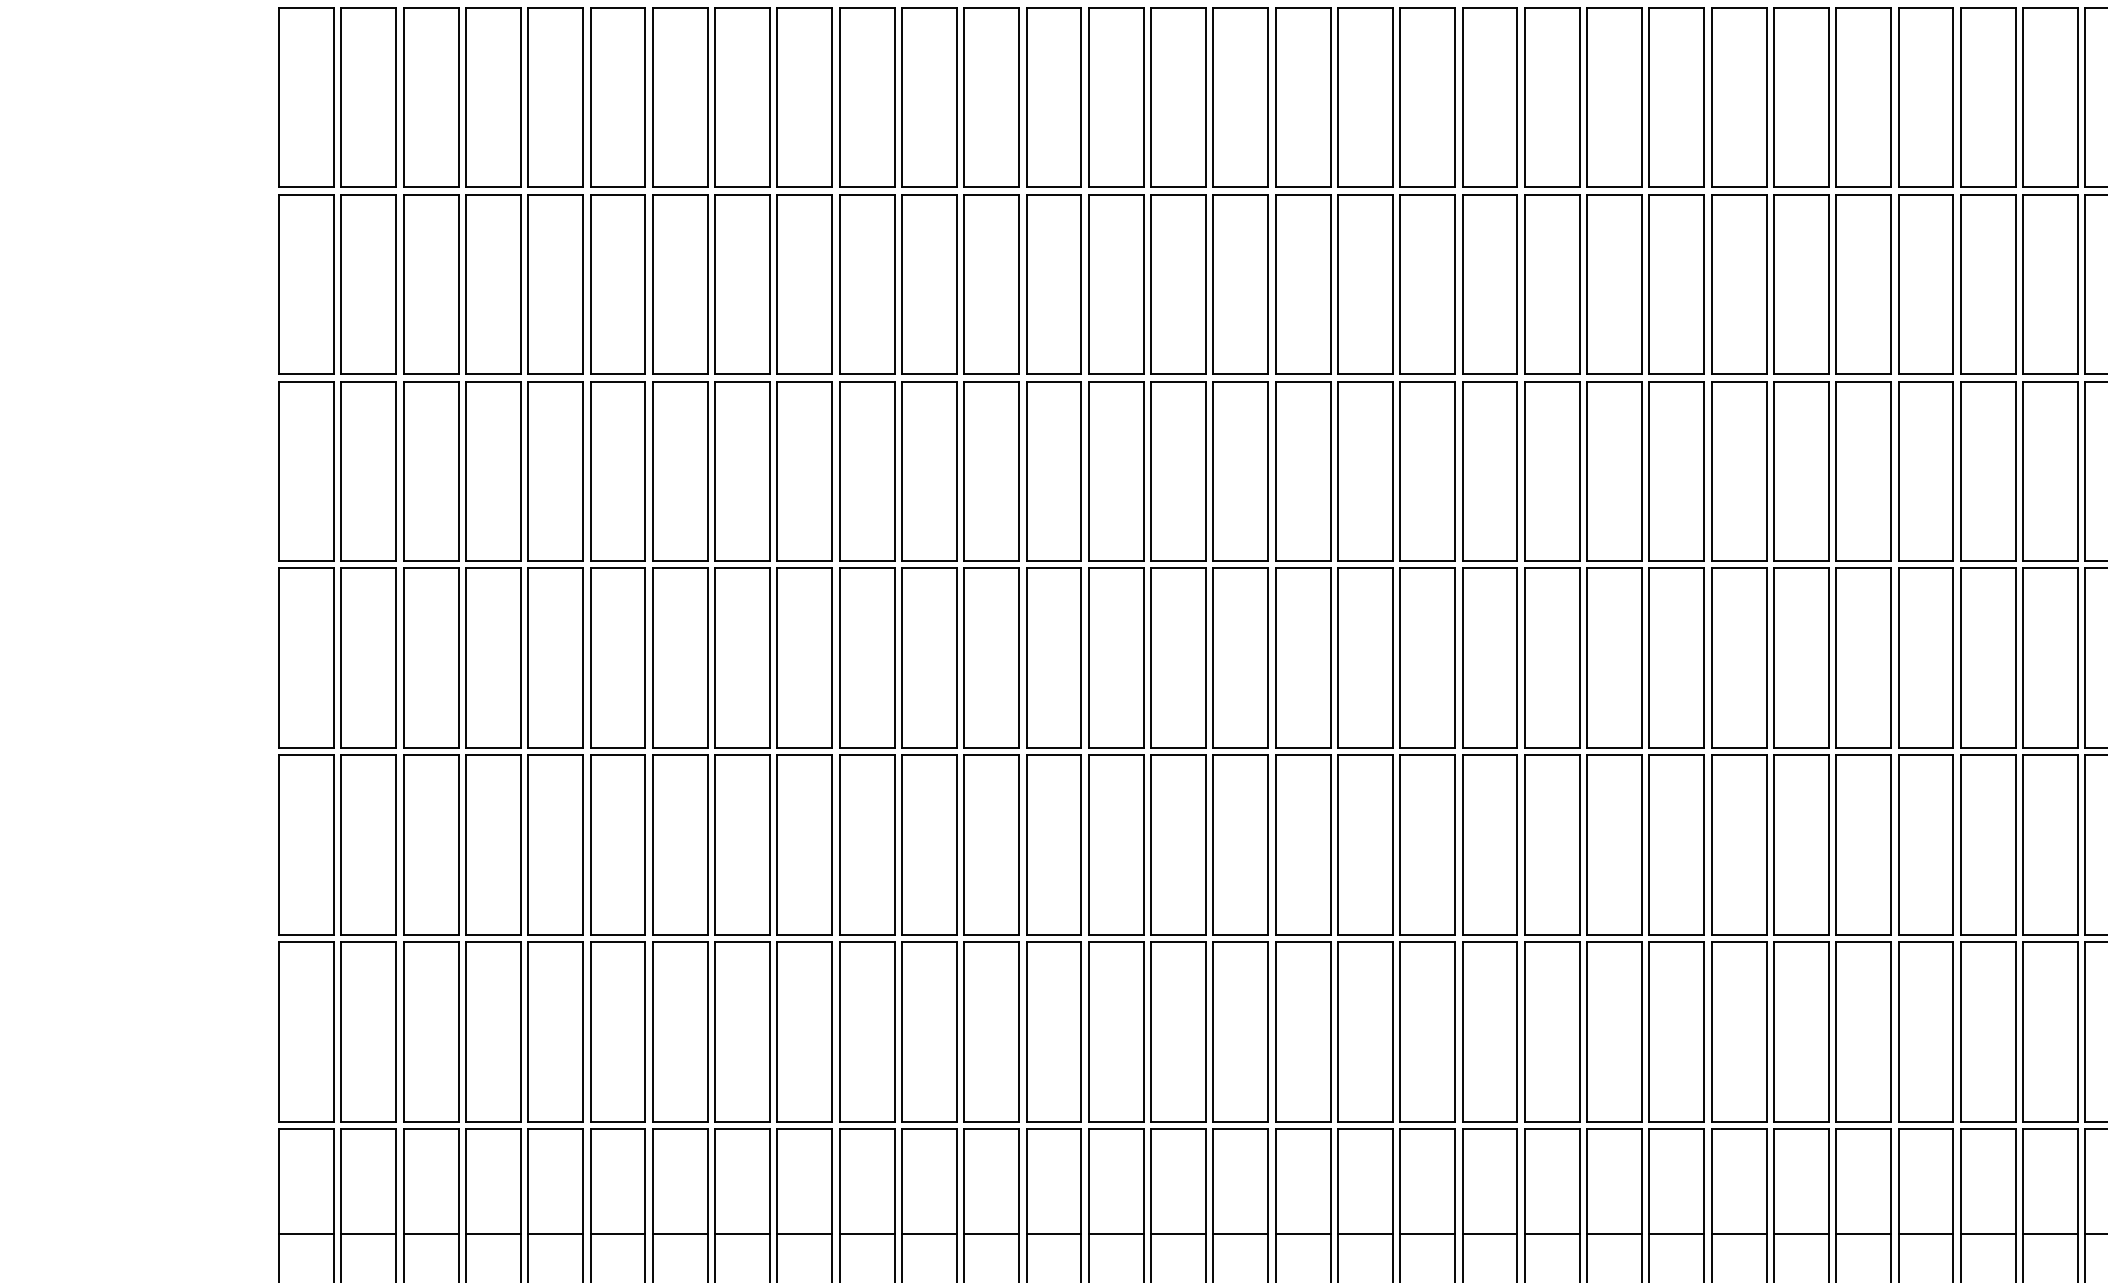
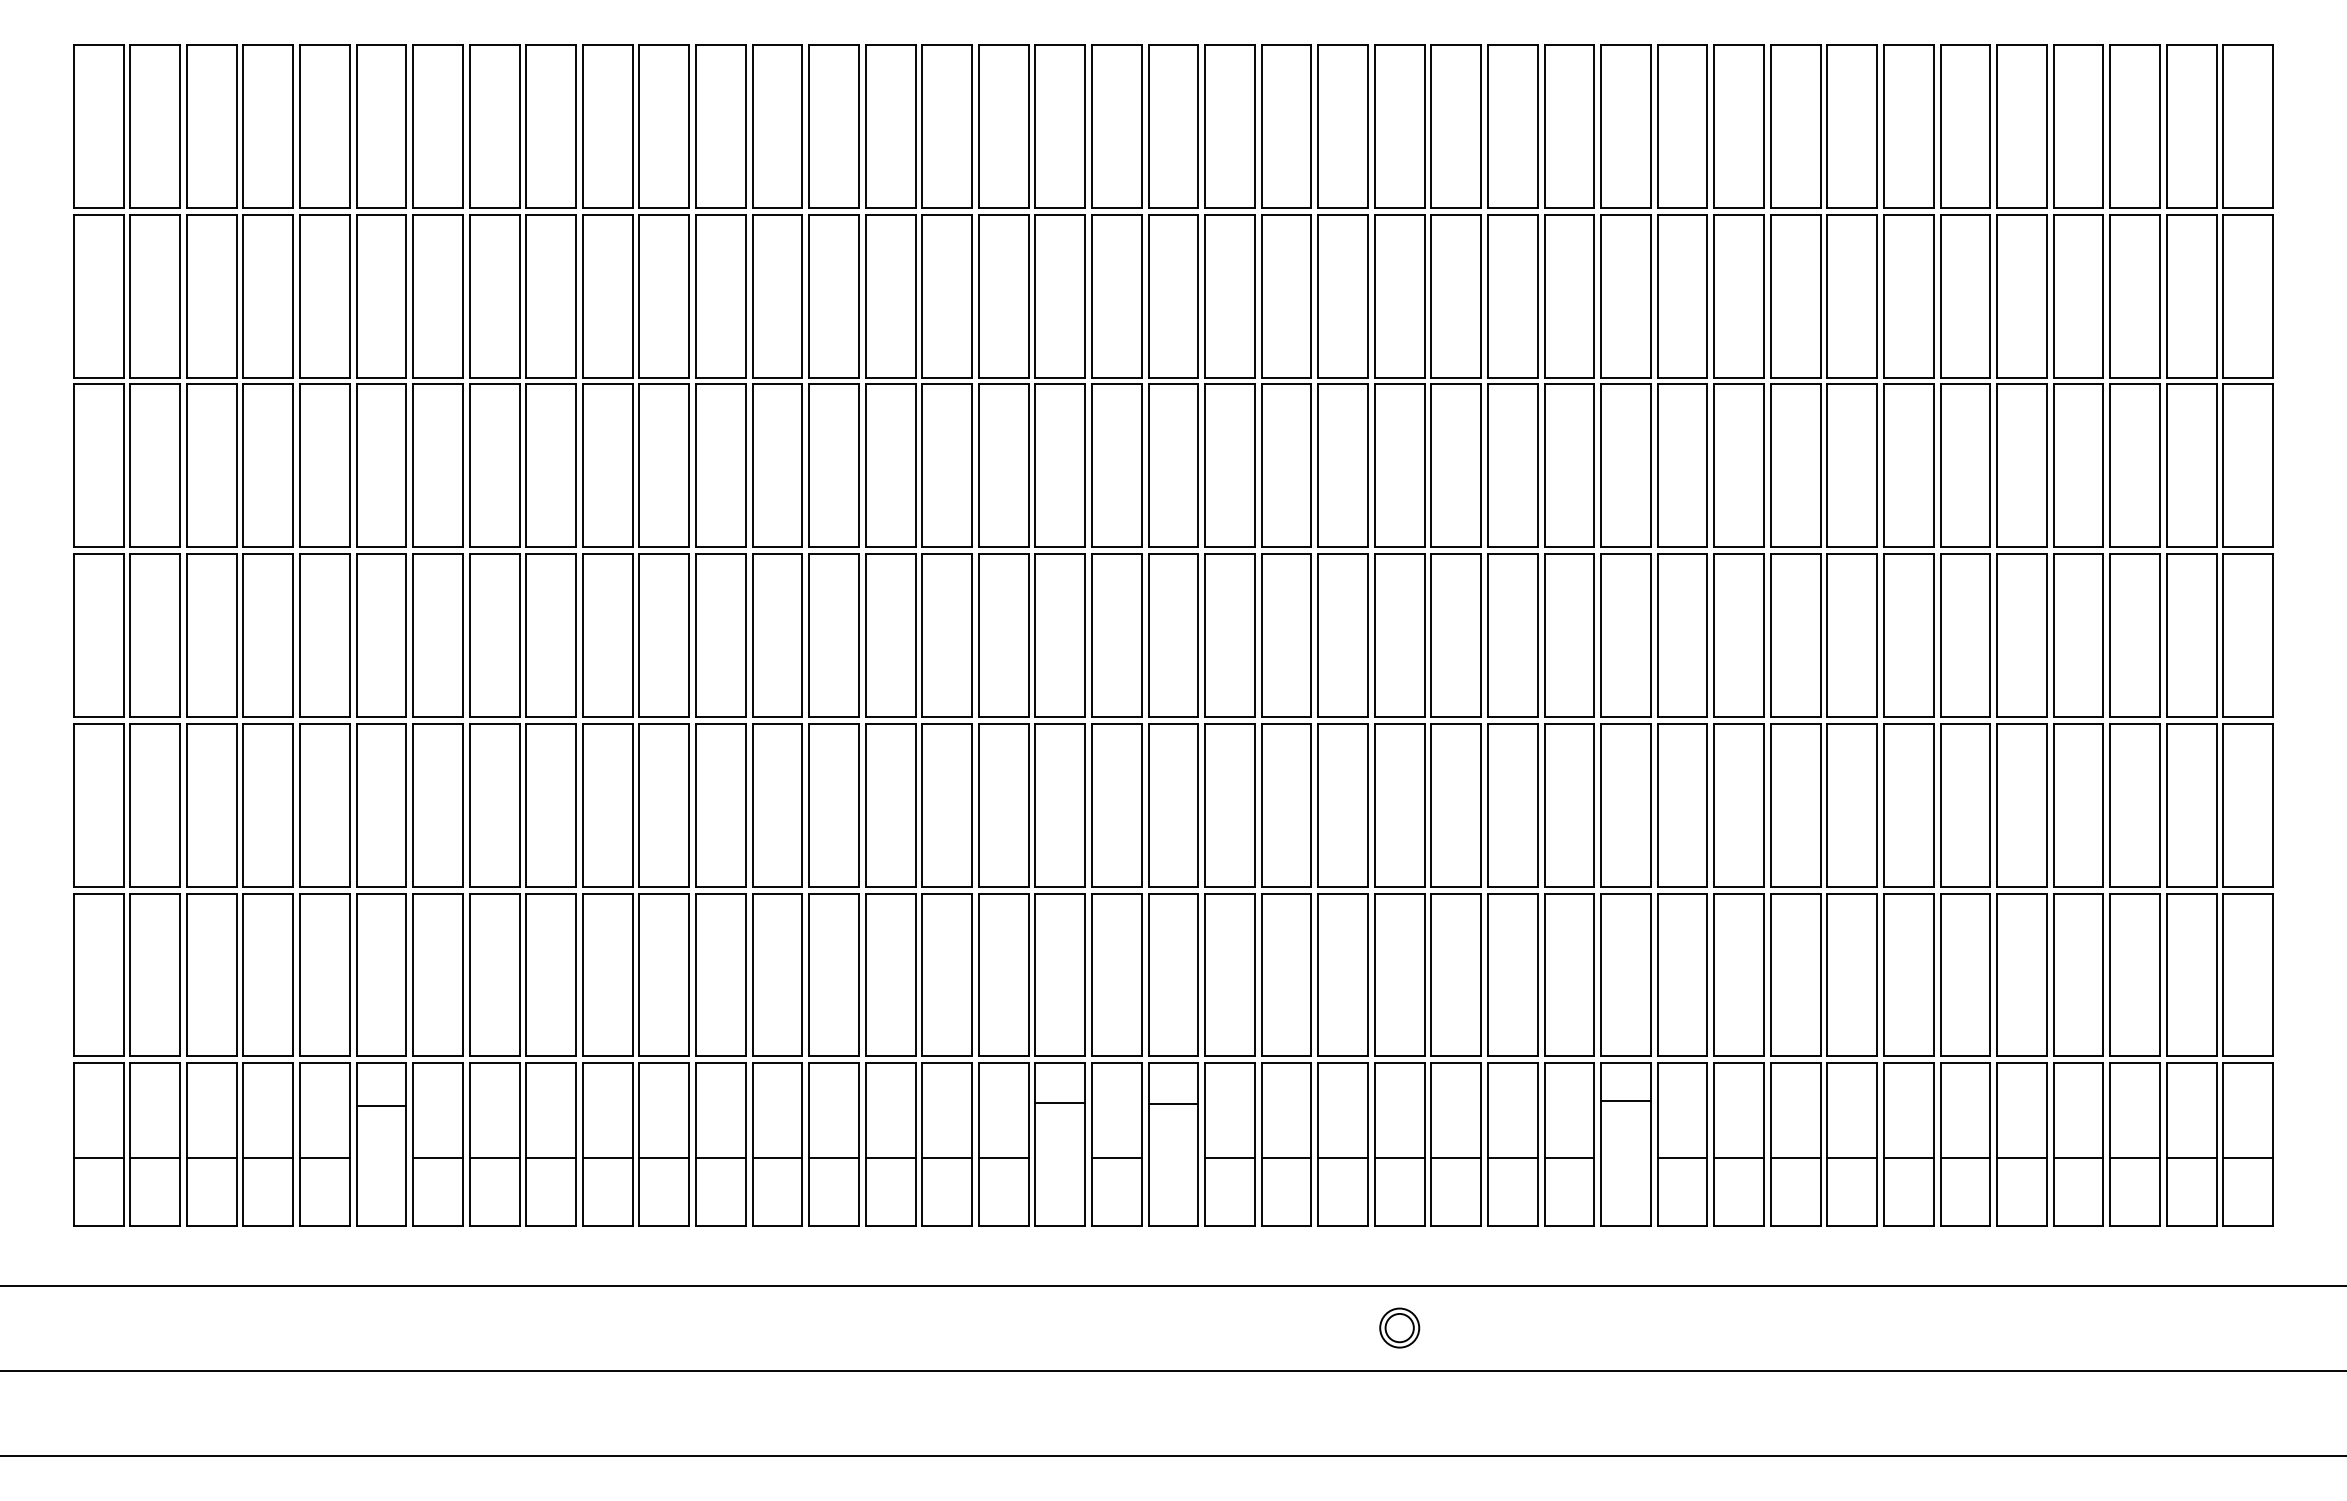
line: (617, 1233) -> (381, 1106), moved
line: (1365, 1233) -> (1060, 1103), moved
line: (1490, 1233) -> (1173, 1104), moved
line: (1987, 1233) -> (1625, 1101), moved

